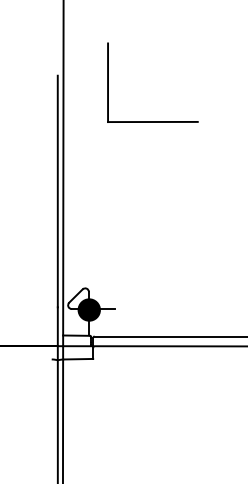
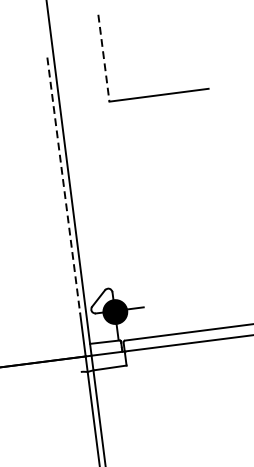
line: (108, 83) -> (104, 58), solid -> dashed
line: (57, 191) -> (63, 185), solid -> dashed

